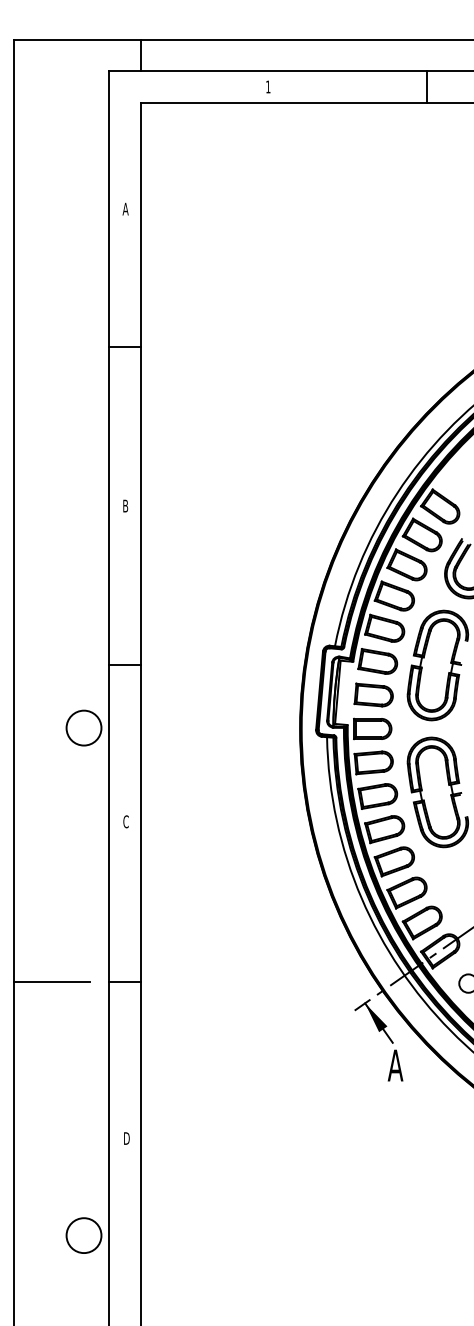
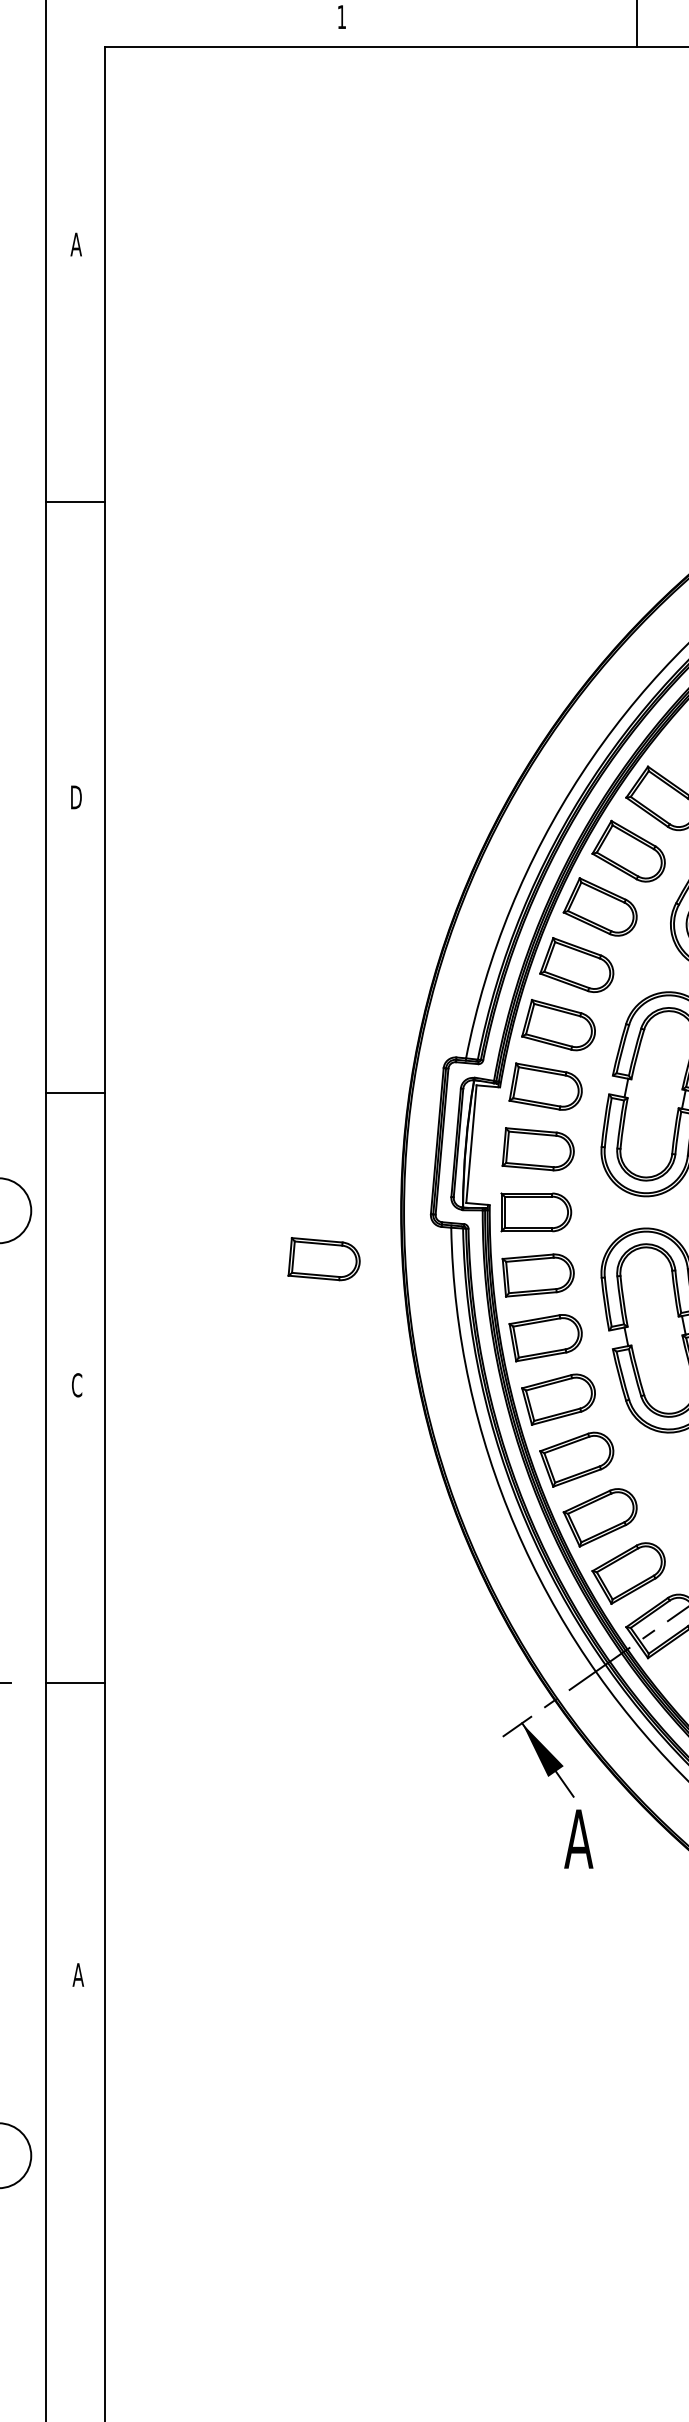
text: (125, 506) -> (75, 798), B -> D
part: (258, 753) -> (323, 1258), added
text: (126, 1138) -> (77, 1974), D -> A

